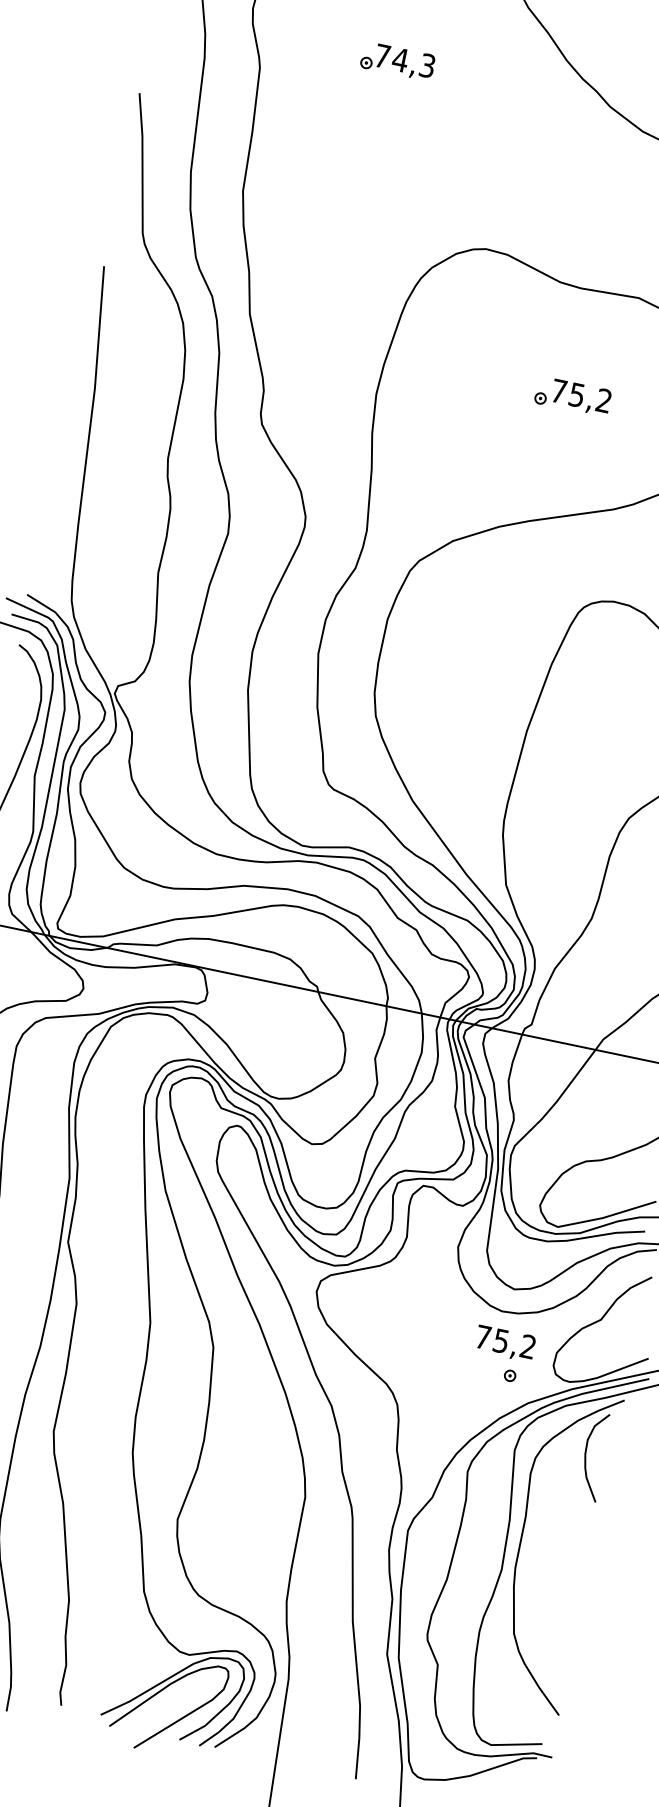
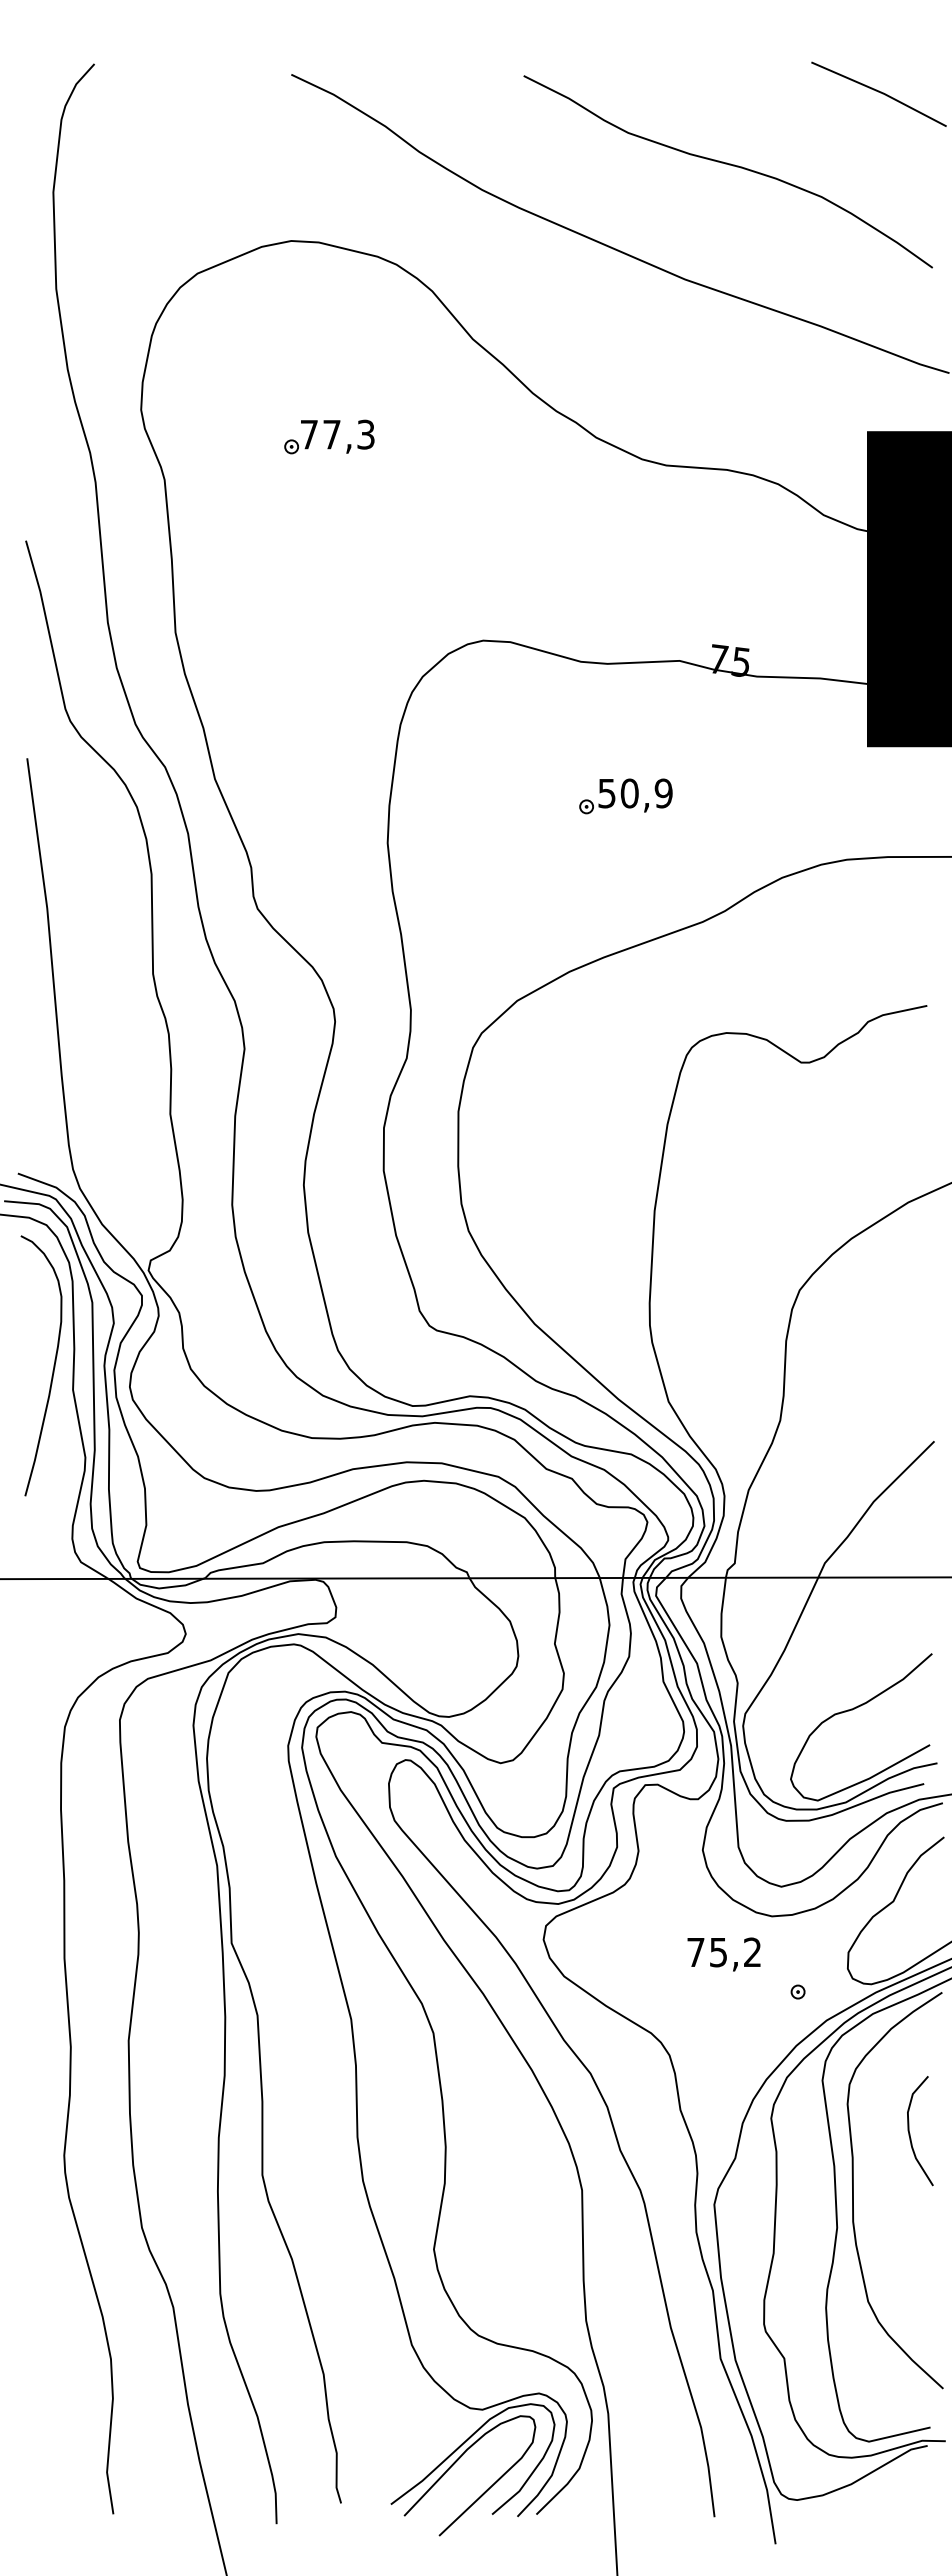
text: (400, 59) -> (331, 434), 74,3 -> 77,3
text: (581, 396) -> (635, 793), 75,2 -> 50,9
text: (504, 1343) -> (723, 1954), moved
curve: (586, 1457) -> (910, 2133), moved

